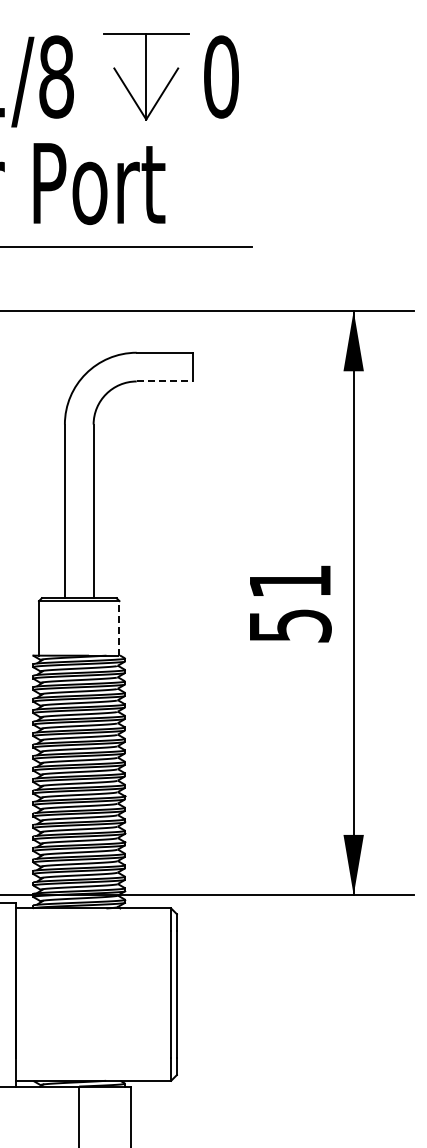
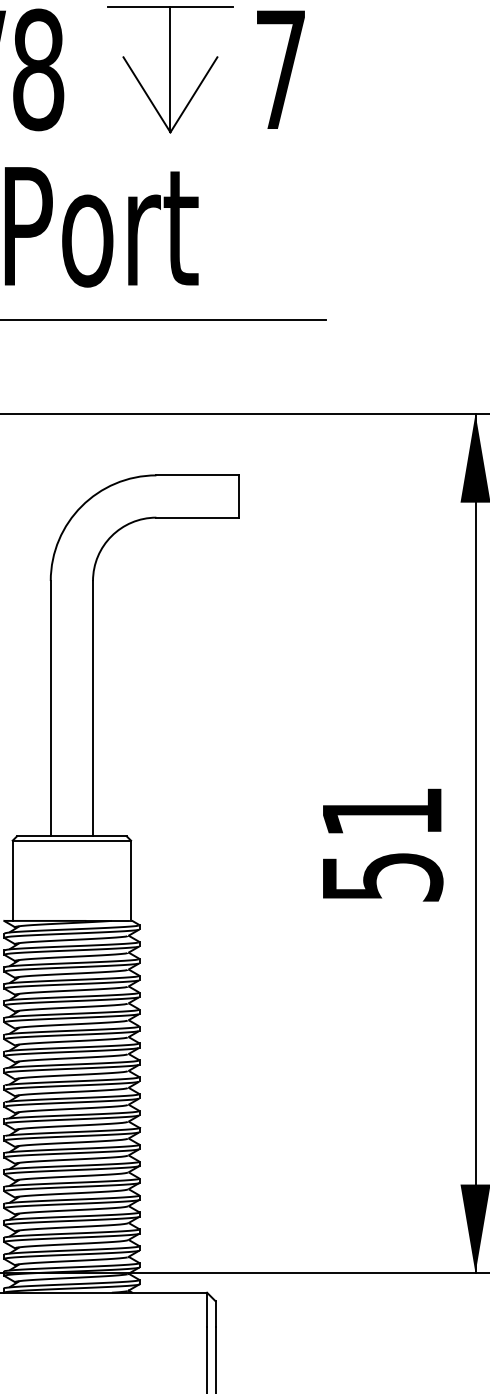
text: (221, 76) -> (281, 69), 0 -> 7
line: (165, 381) -> (198, 517), dashed -> solid
line: (119, 627) -> (131, 879), dashed -> solid

